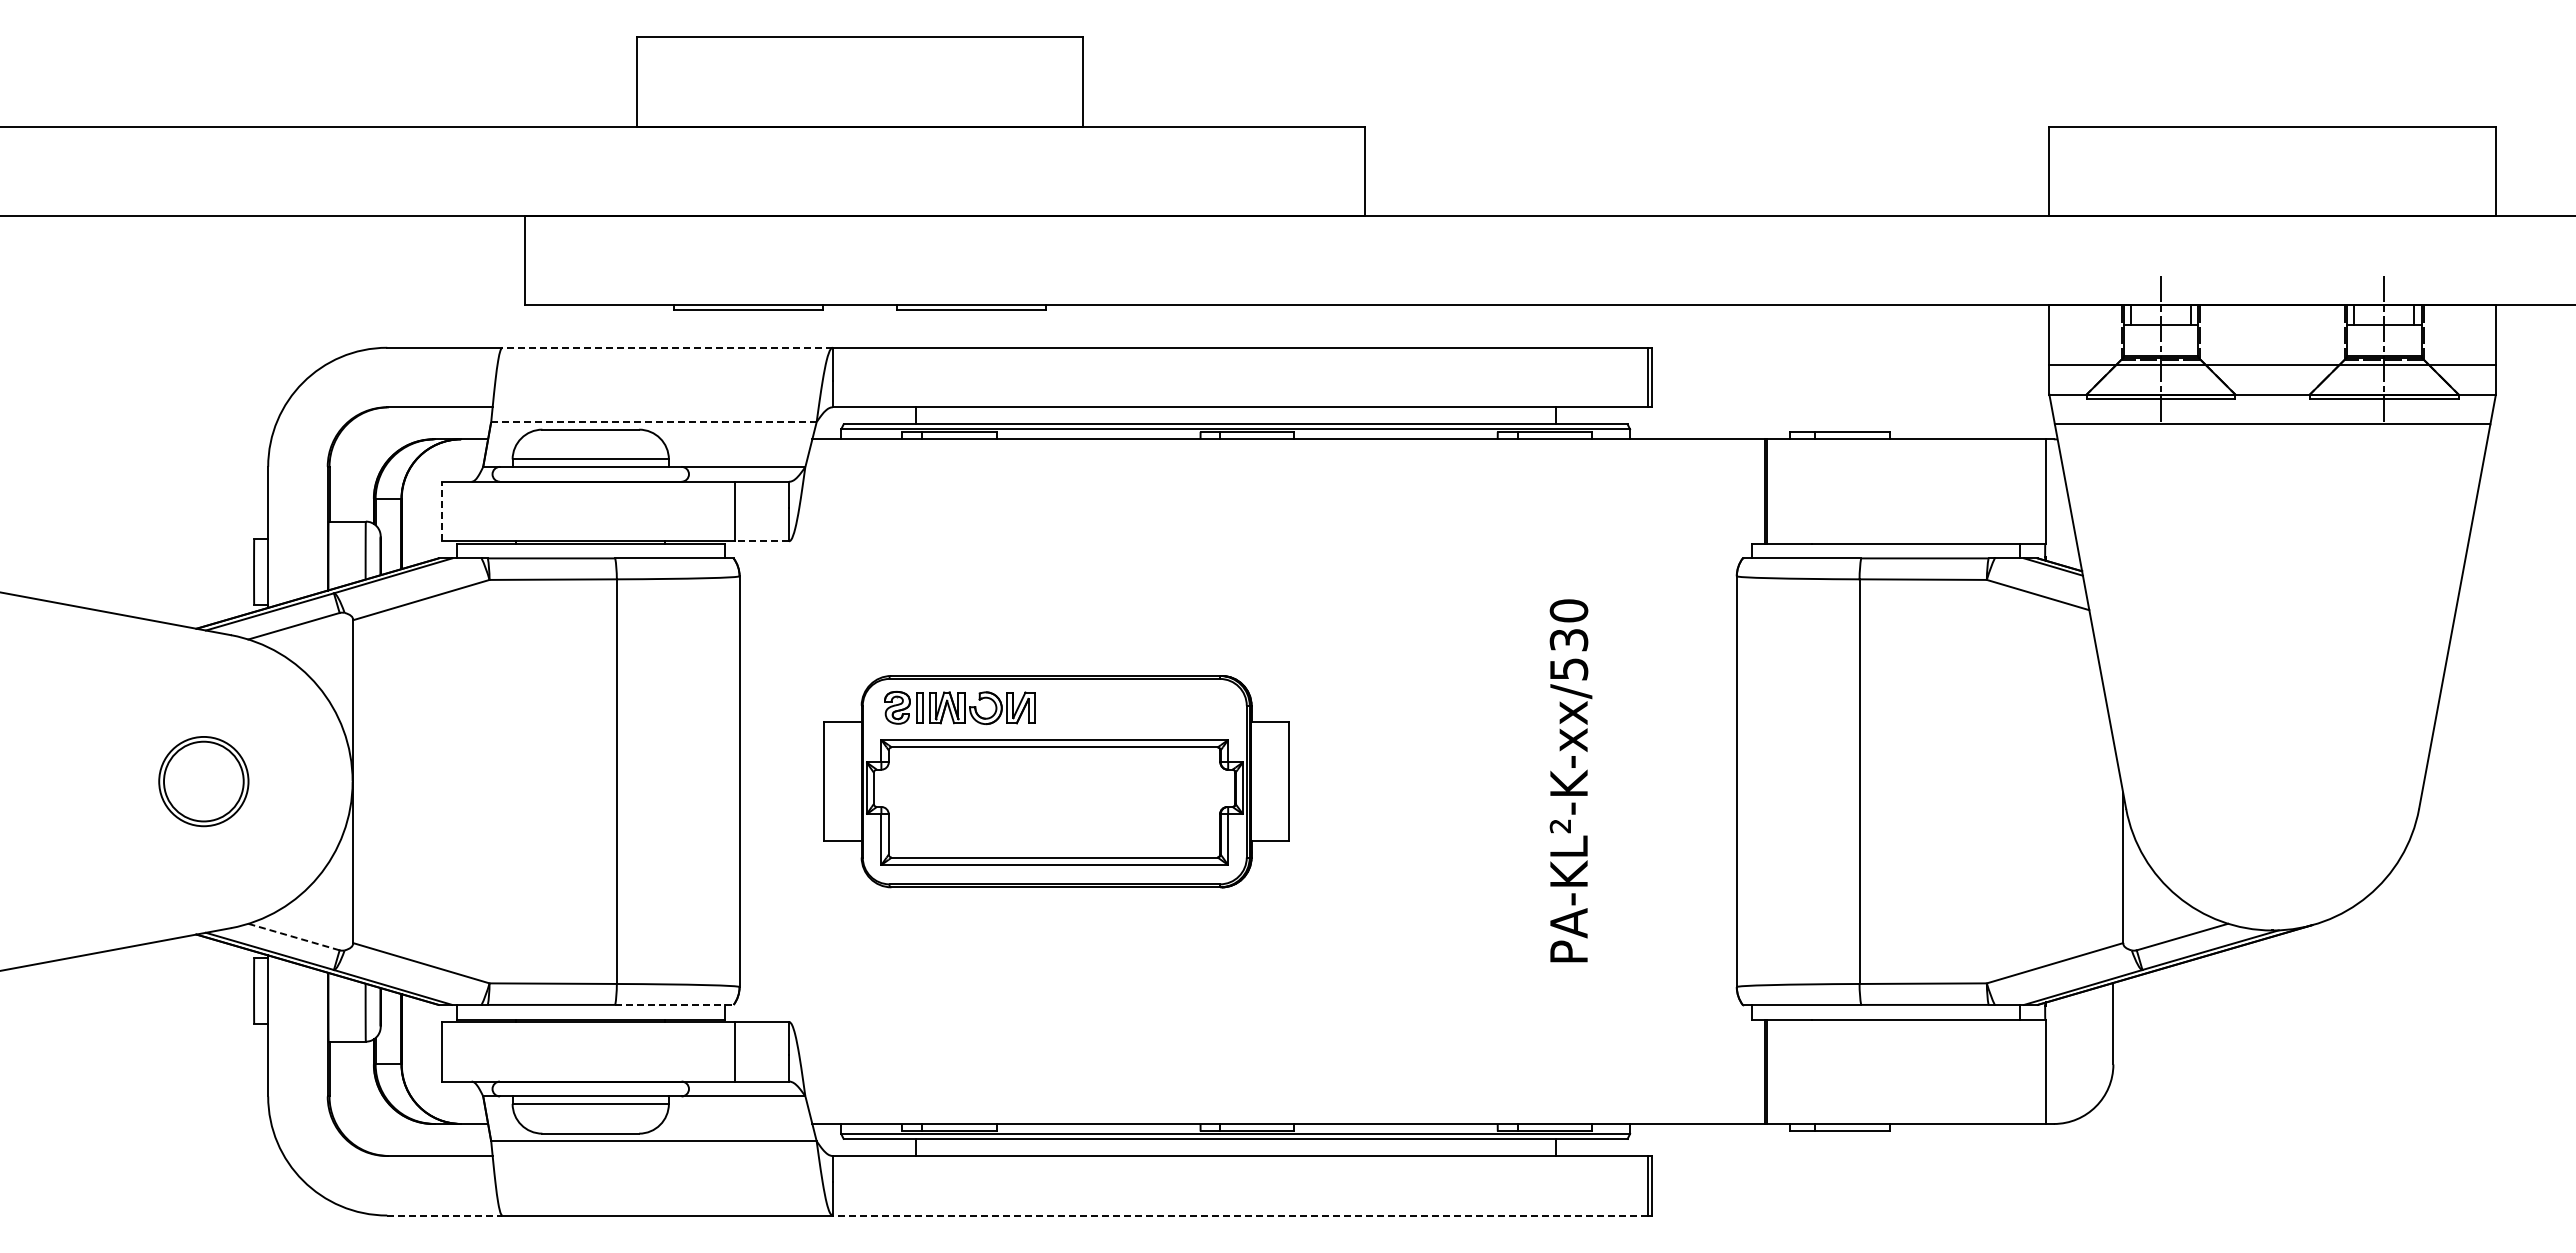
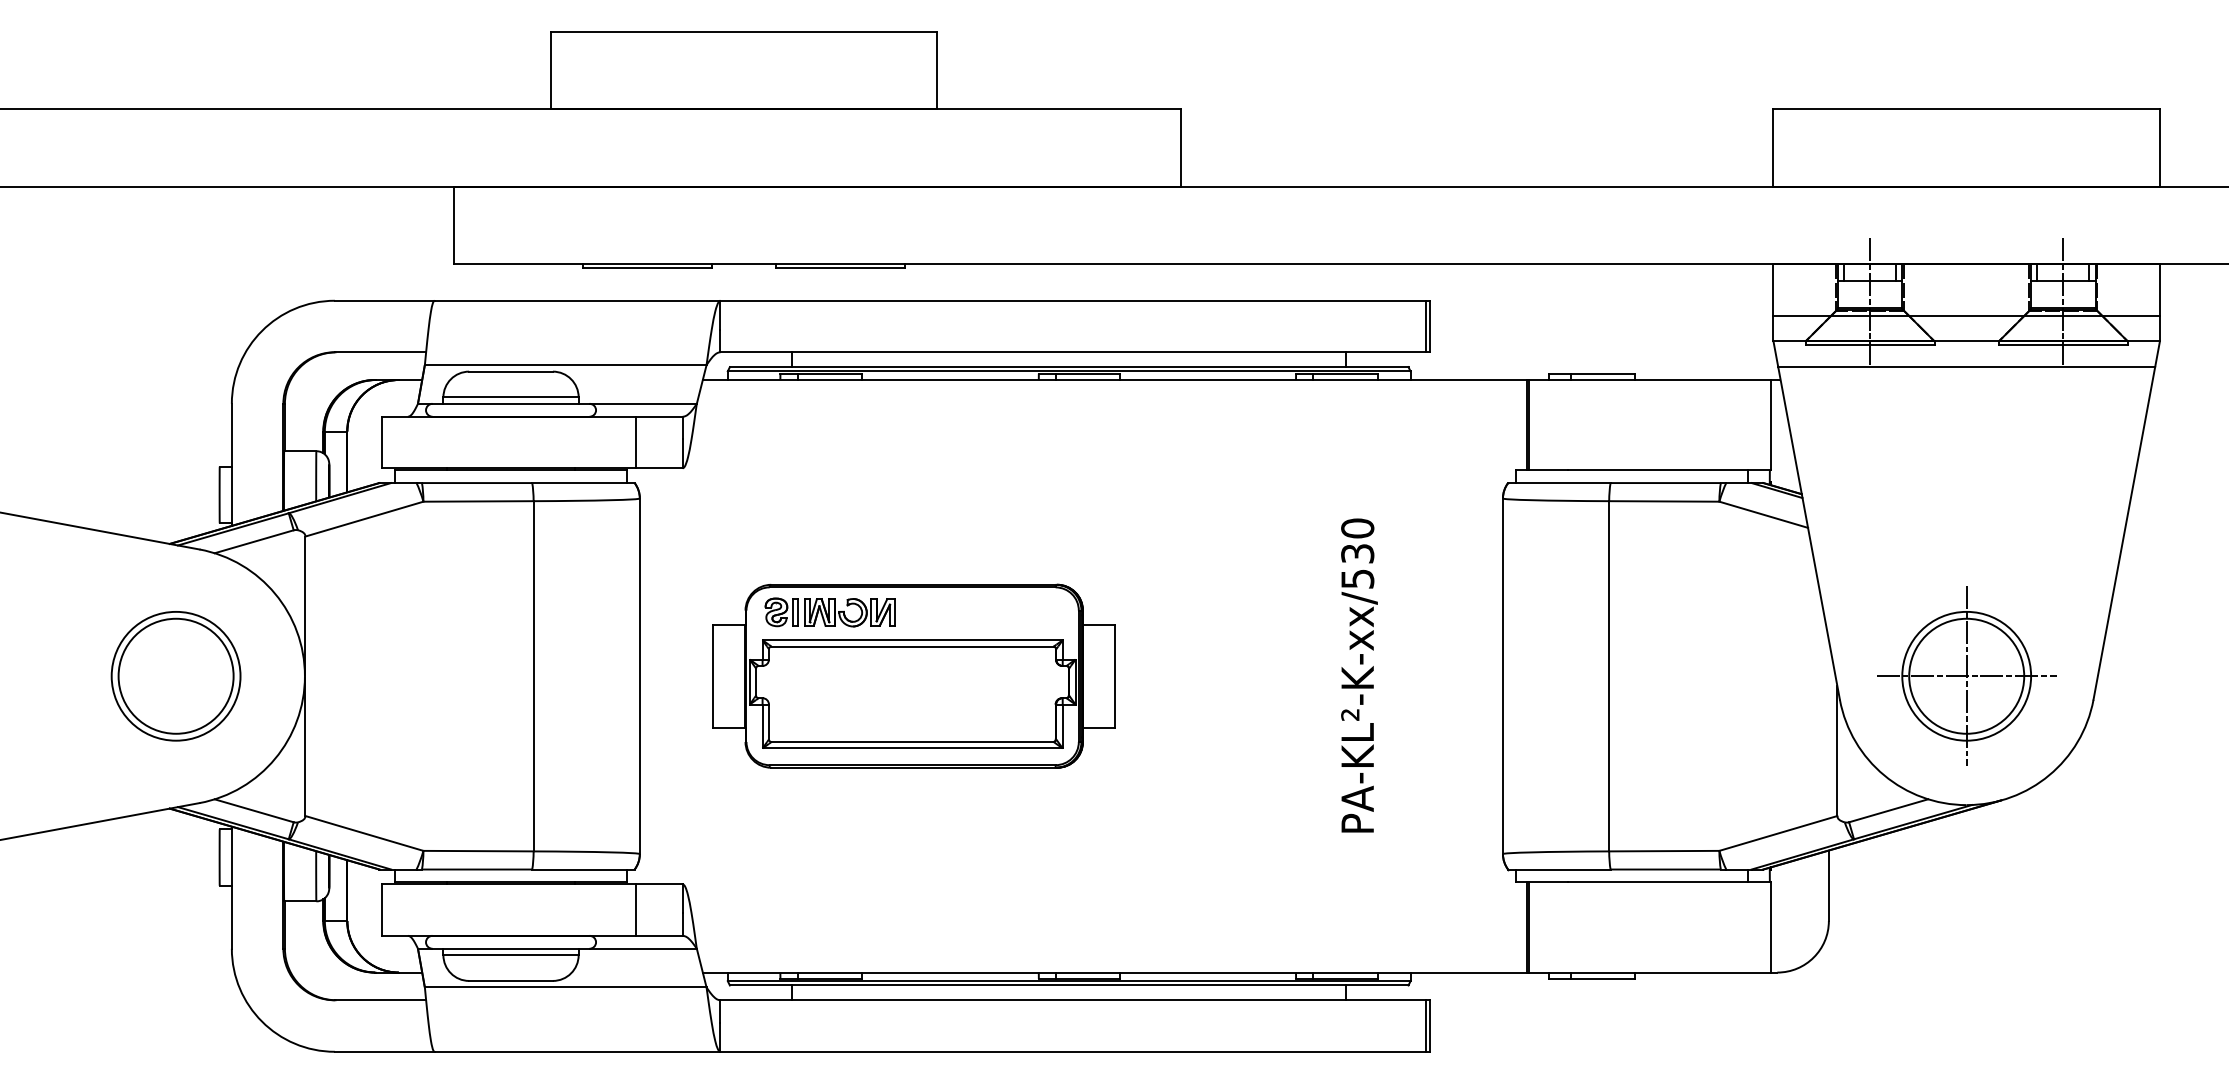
line: (667, 347) -> (577, 300), dashed -> solid
line: (653, 422) -> (565, 365), dashed -> solid
line: (441, 511) -> (381, 442), dashed -> solid
line: (761, 541) -> (658, 468), dashed -> solid
part: (203, 781) -> (175, 676), size x1.67
part: (2272, 781) -> (1966, 676), added
line: (294, 937) -> (254, 811), dashed -> solid
line: (674, 1004) -> (583, 869), dashed -> solid
line: (444, 1215) -> (384, 1051), dashed -> solid
line: (1240, 1215) -> (1073, 1051), dashed -> solid

